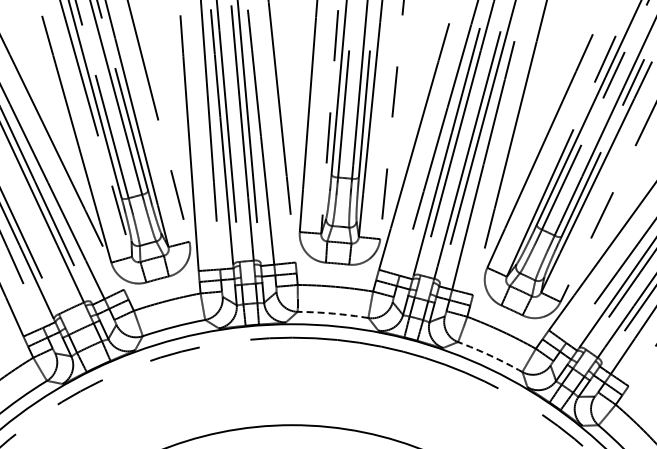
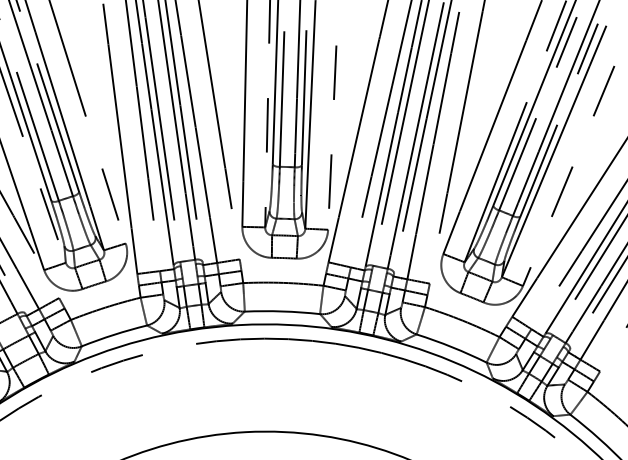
arc: (333, 313) -> (282, 311), dashed -> solid
arc: (490, 355) -> (451, 346), dashed -> solid

